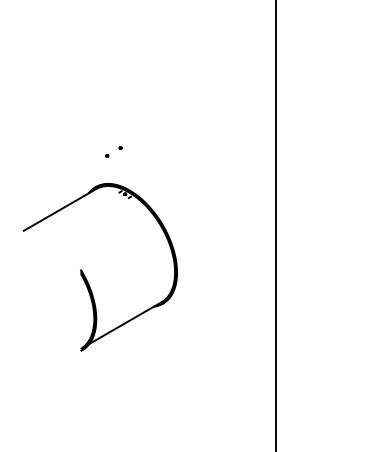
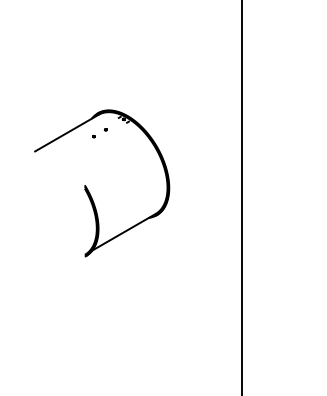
part: (85, 275) -> (89, 190), moved

